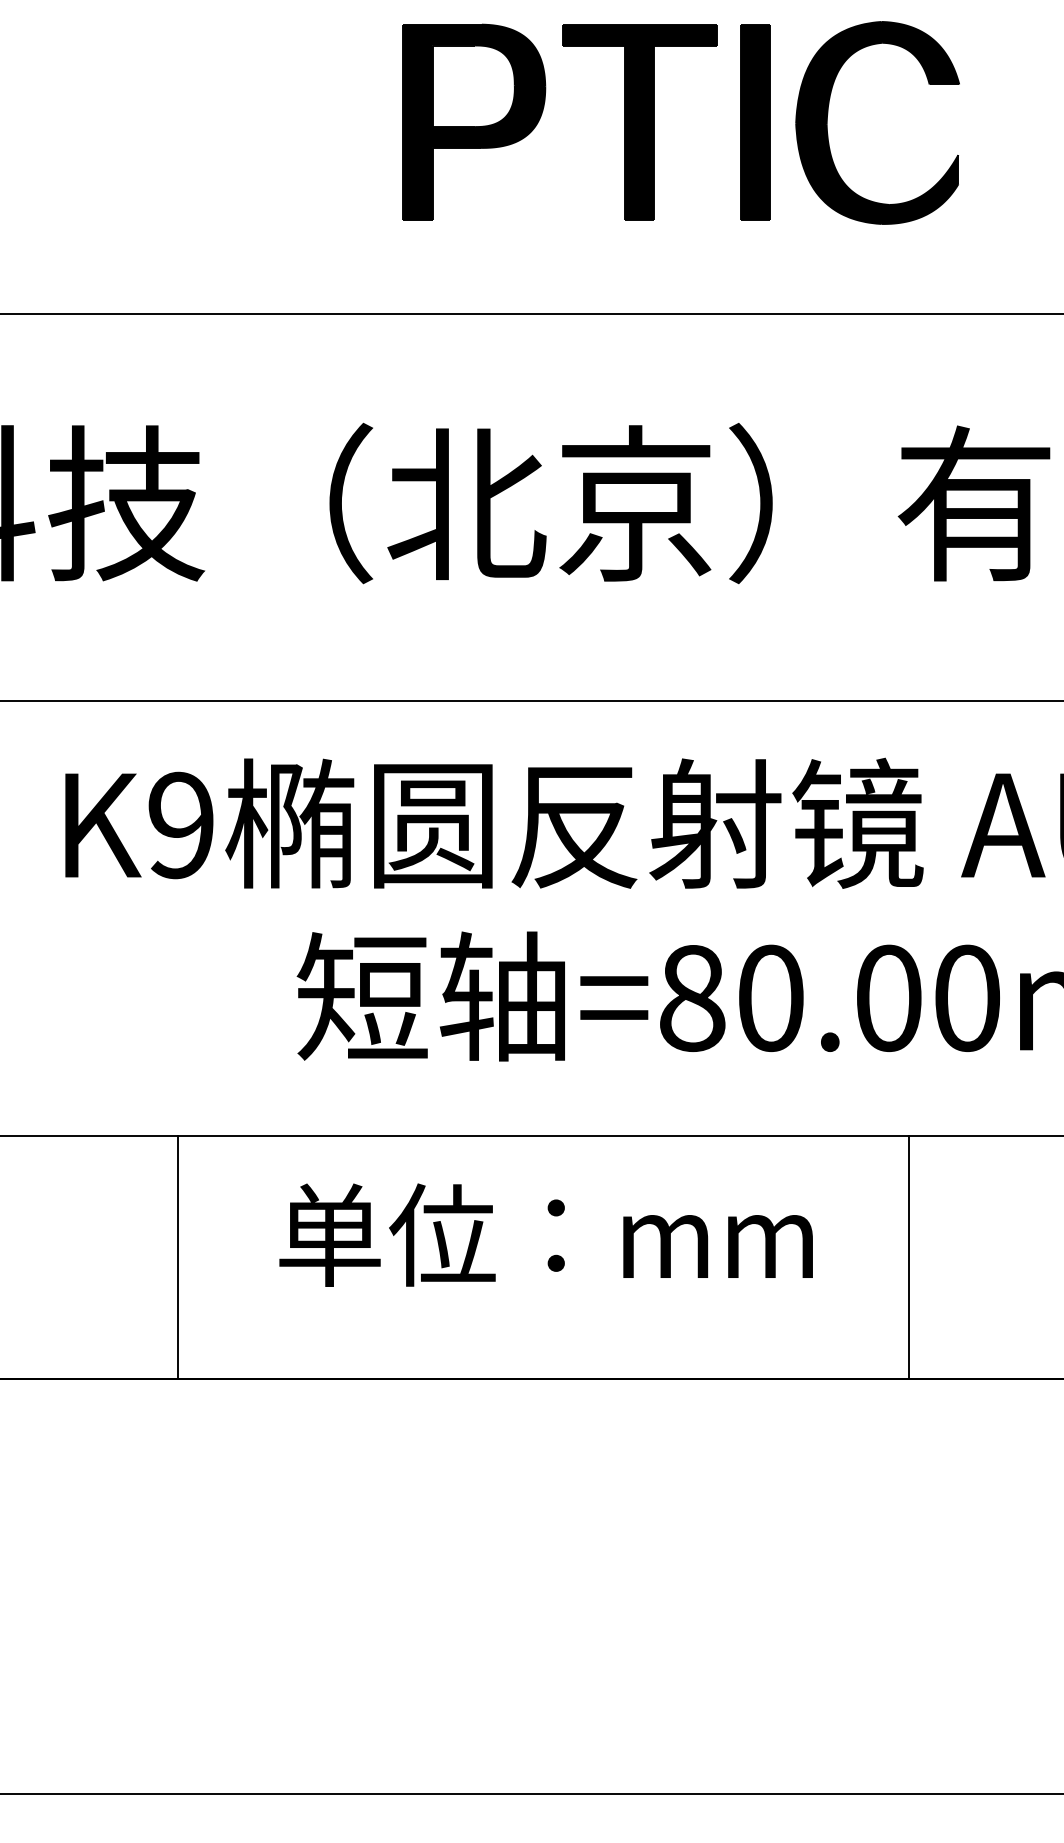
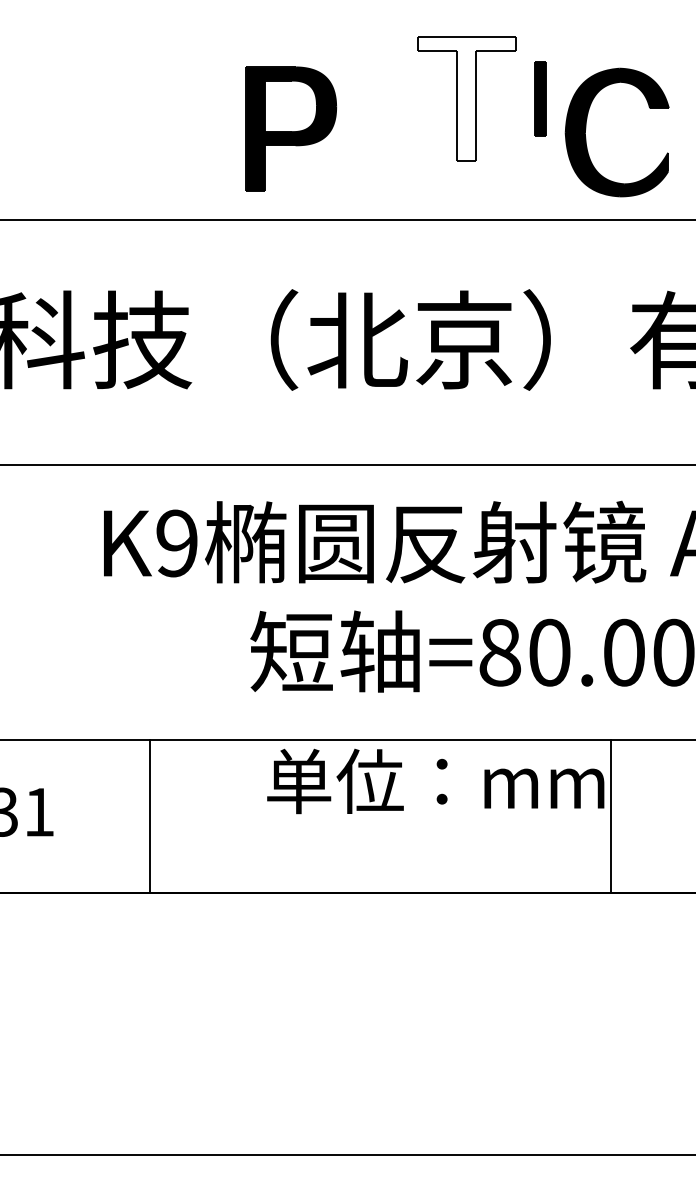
part: (829, 118) -> (586, 129), moved
part: (472, 121) -> (290, 128), moved
part: (754, 121) -> (539, 98), size x0.6
fill: (639, 122) -> (466, 99), removed
text: (545, 1235) -> (435, 781), moved
line: (177, 1257) -> (149, 816), moved
line: (909, 1257) -> (611, 816), moved

